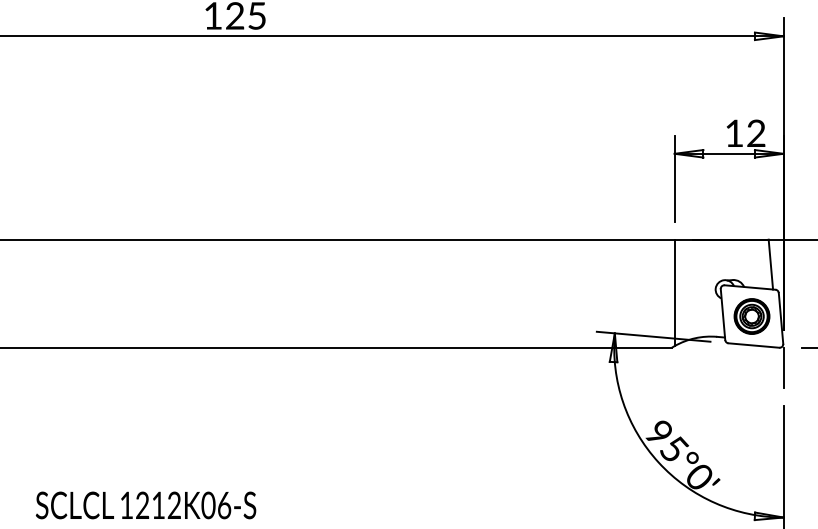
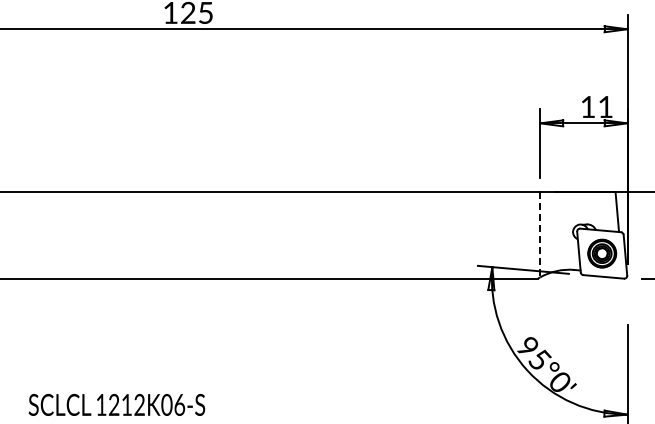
text: (756, 132) -> (605, 106), 12 -> 11
line: (674, 292) -> (540, 234), solid -> dashed
line: (783, 367) -> (627, 294), removed

